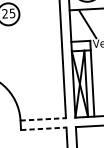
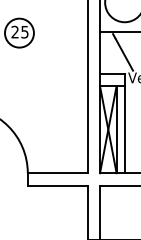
line: (43, 119) -> (57, 173), dashed -> solid
line: (43, 128) -> (57, 185), dashed -> solid

